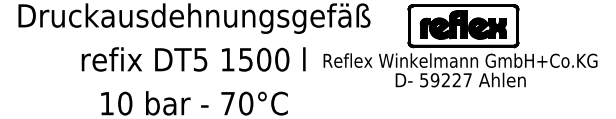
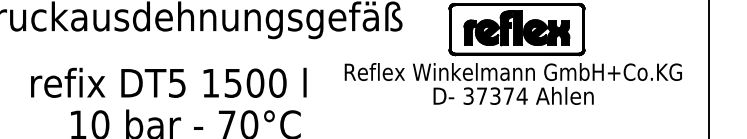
text: (193, 59) -> (168, 82), moved
text: (446, 80) -> (496, 96), 59227 -> 37374

